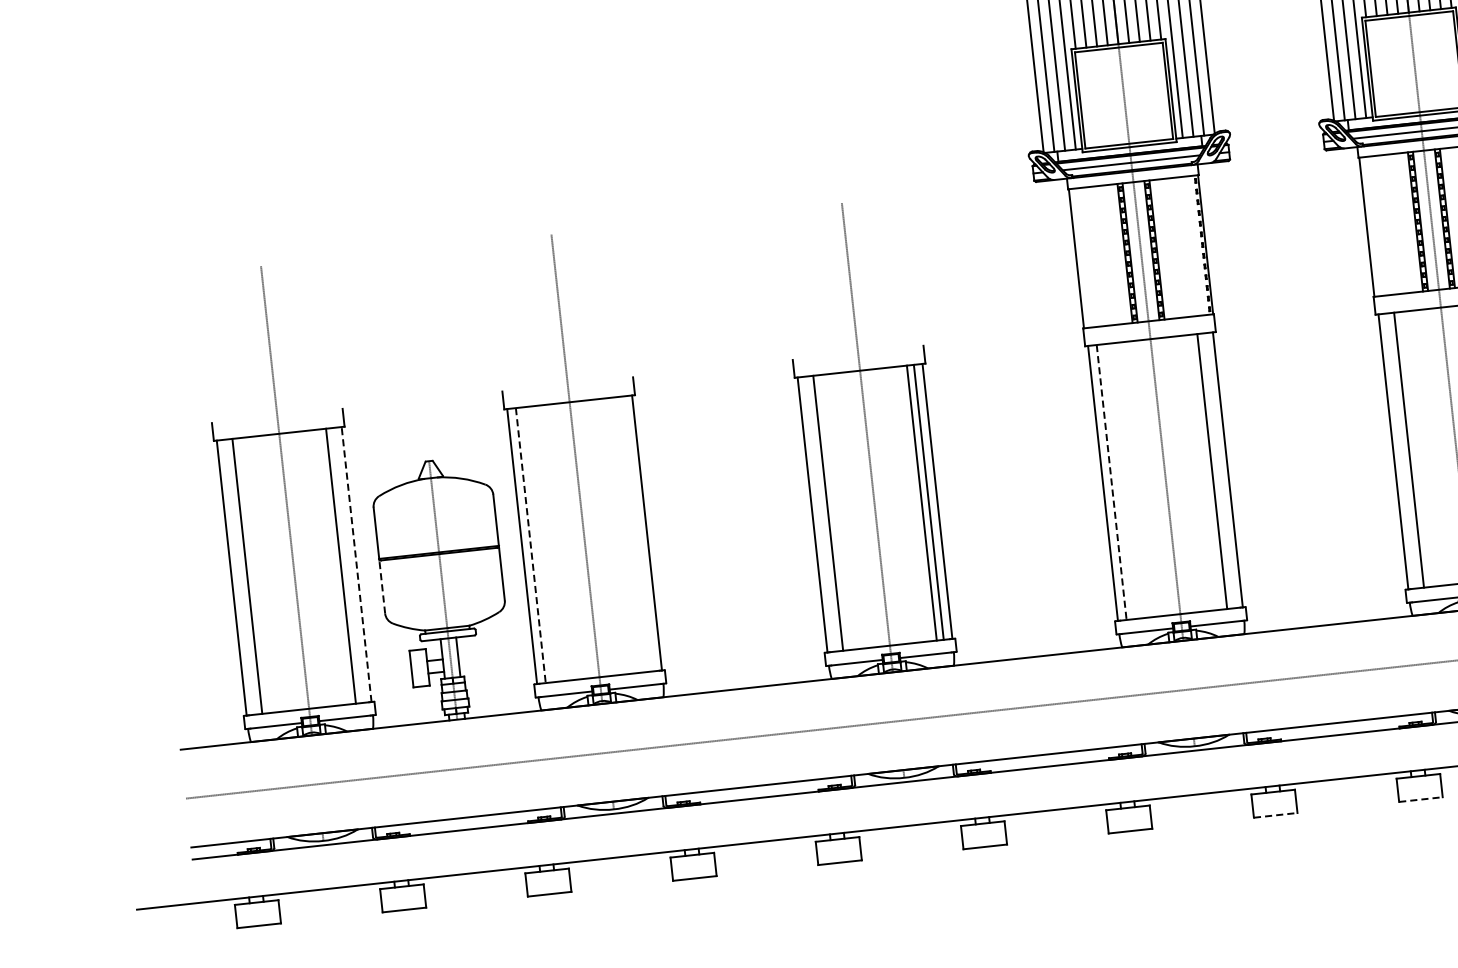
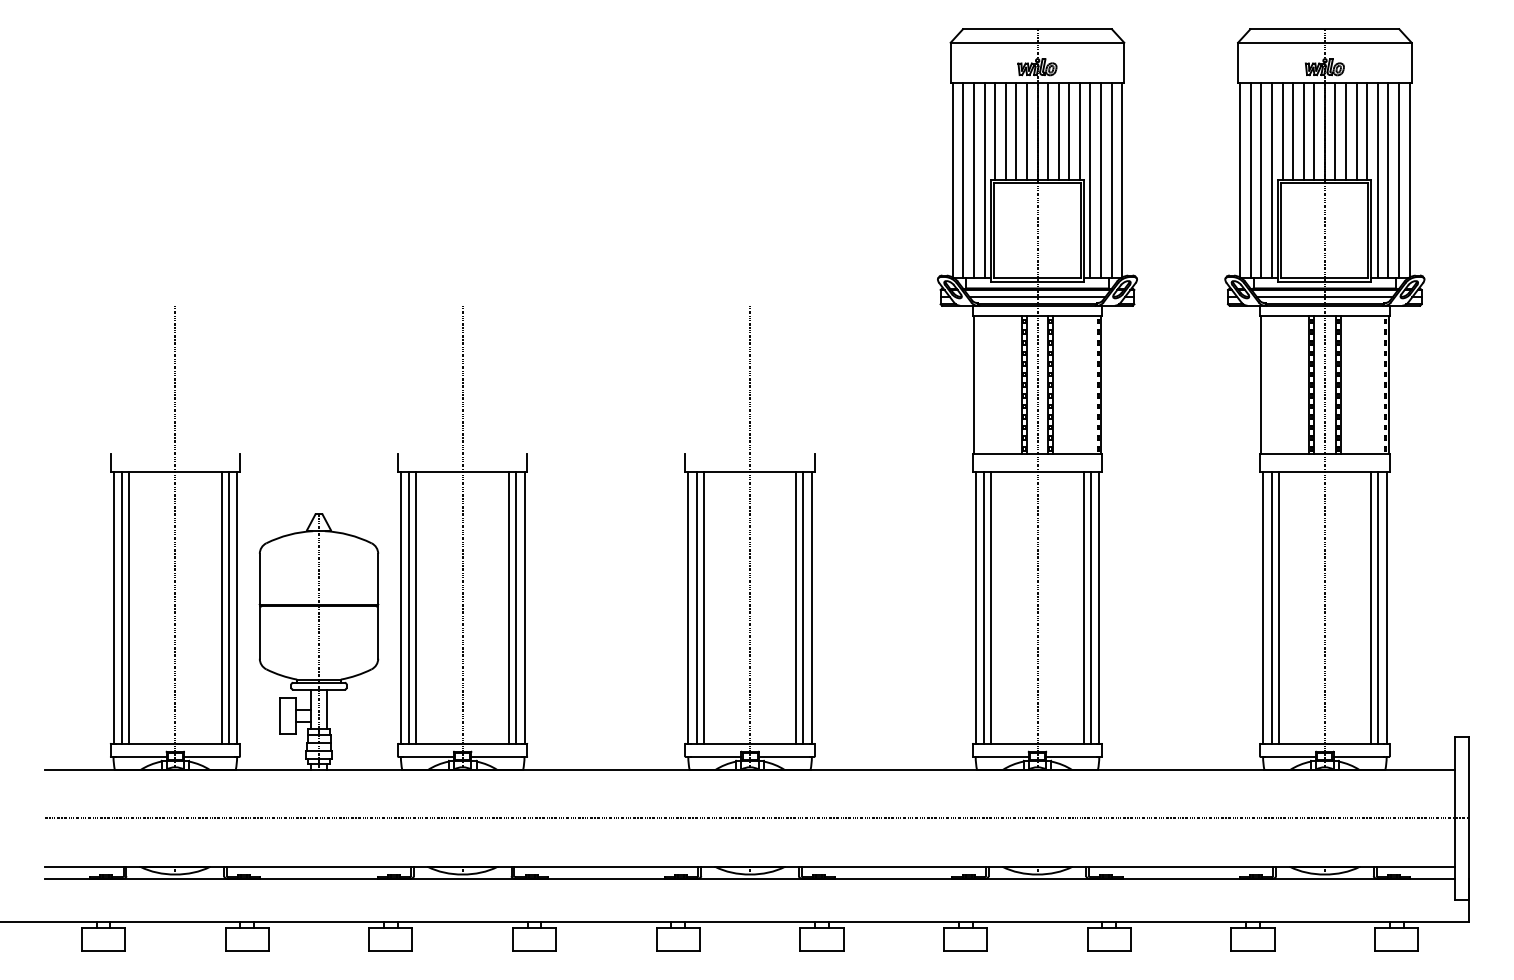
line: (1401, 450) -> (1271, 607), added
line: (1219, 470) -> (1090, 607), added
line: (1118, 481) -> (991, 607), added
line: (1111, 483) -> (984, 608), dashed -> solid
line: (820, 513) -> (696, 607), added
line: (637, 533) -> (515, 607), added
line: (631, 534) -> (509, 607), added
line: (537, 544) -> (416, 607), added
line: (530, 546) -> (409, 608), dashed -> solid
line: (356, 564) -> (237, 607), dashed -> solid
line: (347, 565) -> (228, 607), added
line: (240, 576) -> (122, 607), added
line: (381, 587) -> (259, 632), dashed -> solid
line: (1421, 799) -> (1253, 950), dashed -> solid
line: (1275, 815) -> (1109, 950), dashed -> solid

